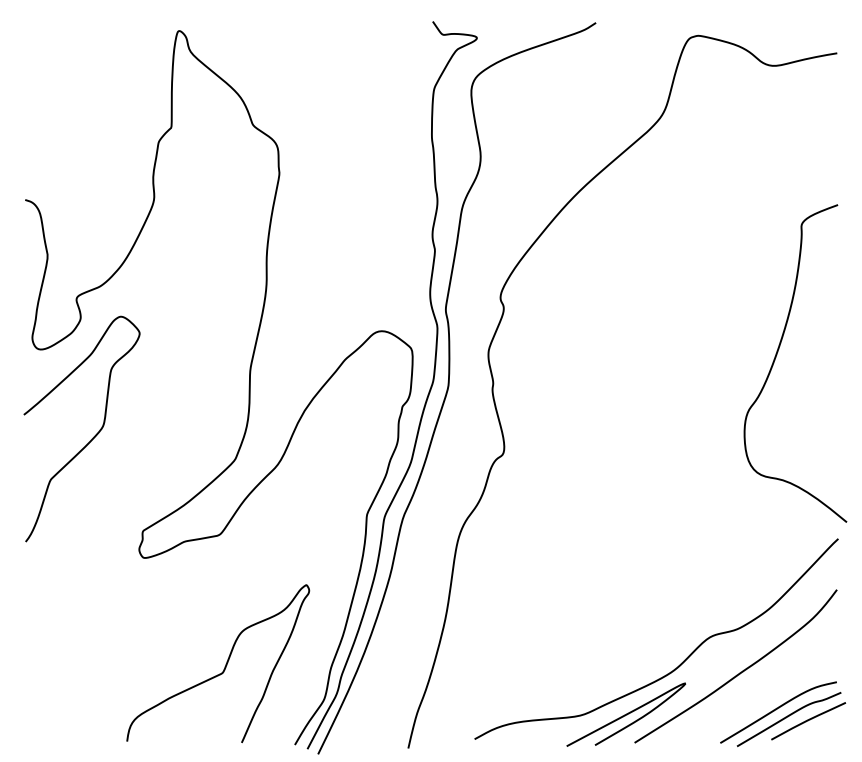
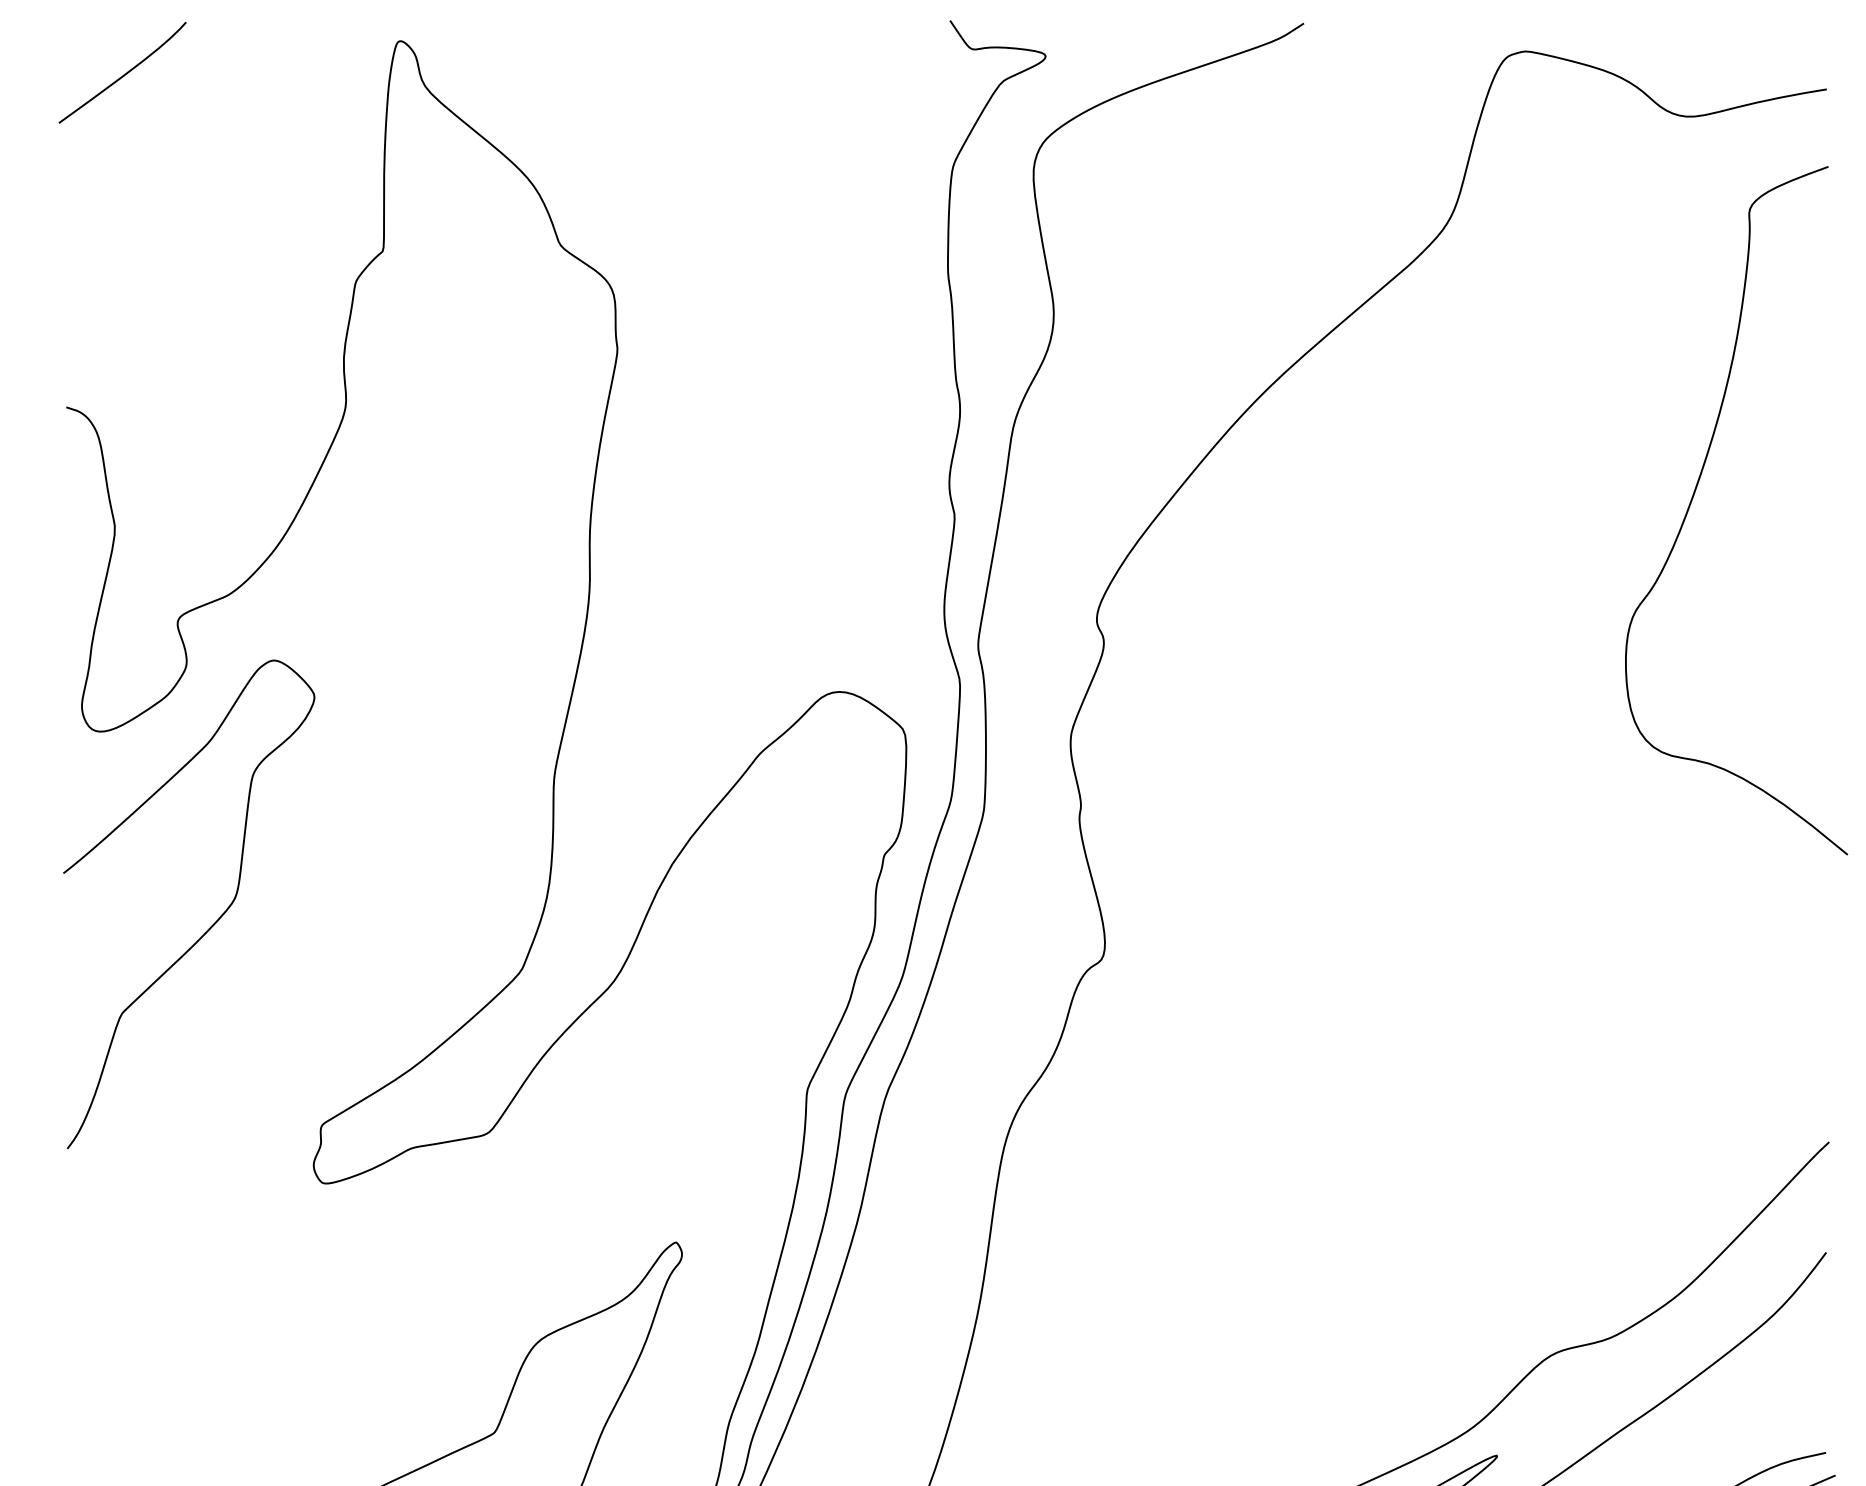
curve: (51, 45) -> (123, 72), added
curve: (776, 357) -> (1695, 497), moved

